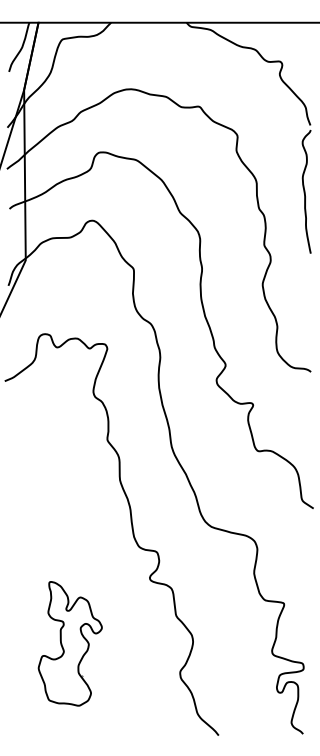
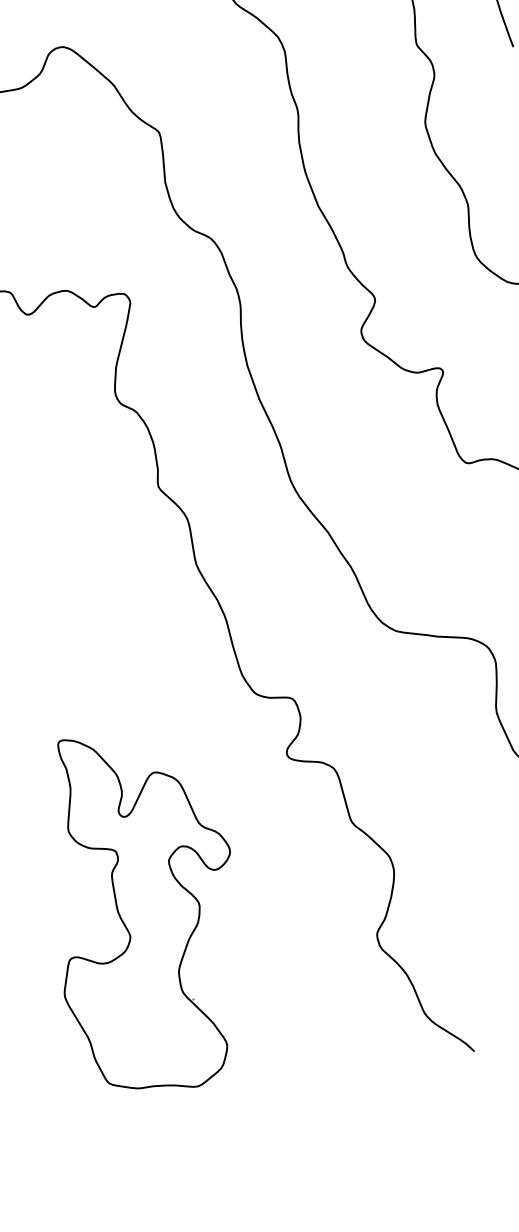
part: (70, 643) -> (145, 910), size x1.43

